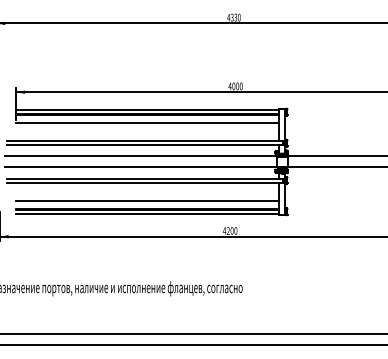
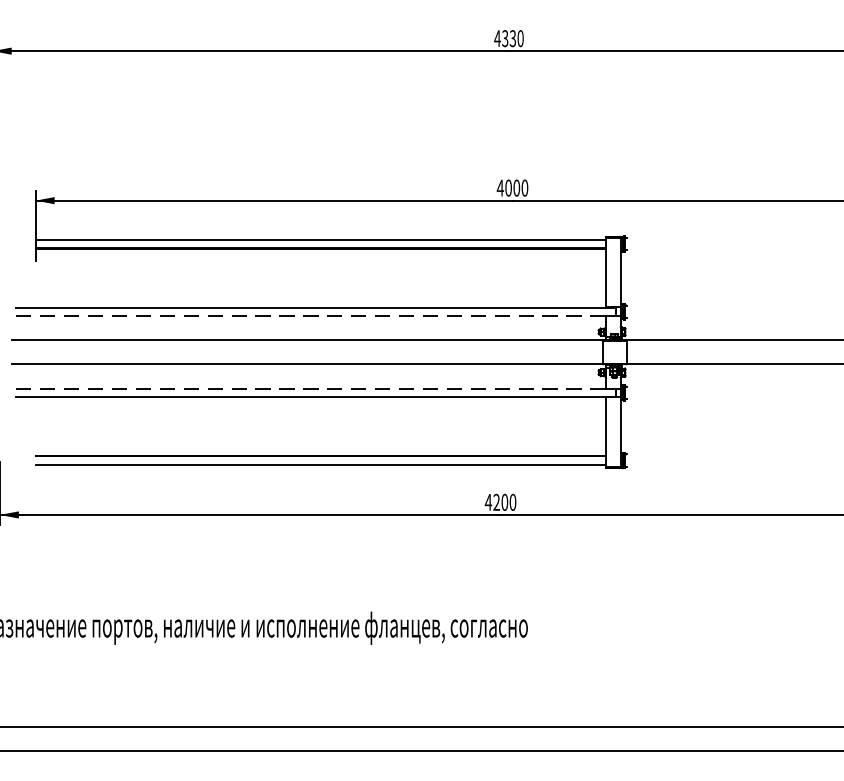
line: (147, 123) -> (320, 268), removed
line: (145, 145) -> (316, 316), solid -> dashed
line: (145, 178) -> (316, 388), solid -> dashed
line: (147, 200) -> (320, 436), removed

